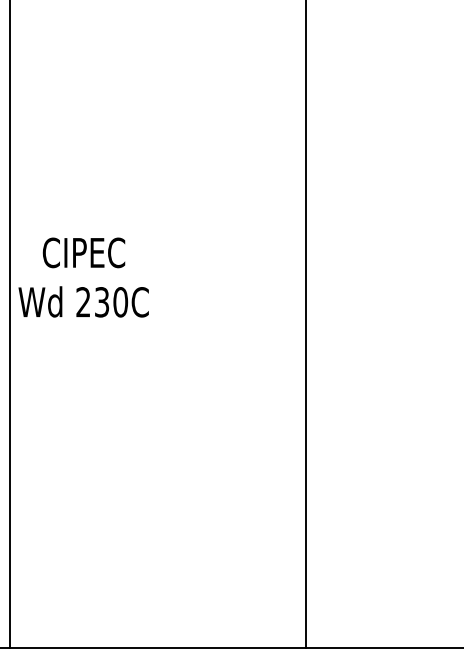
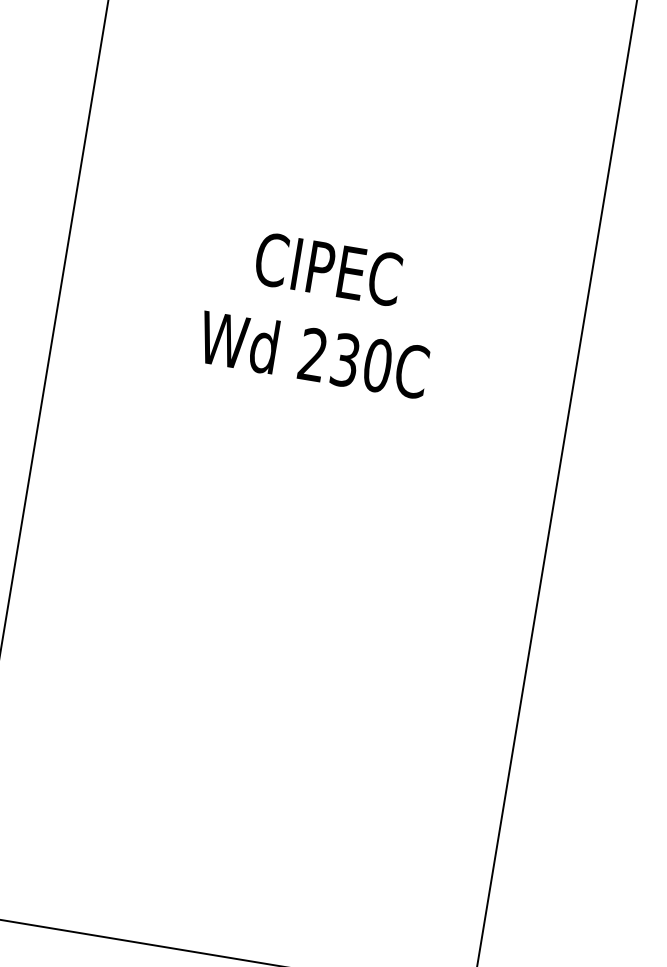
text: (83, 277) -> (320, 311), moved

